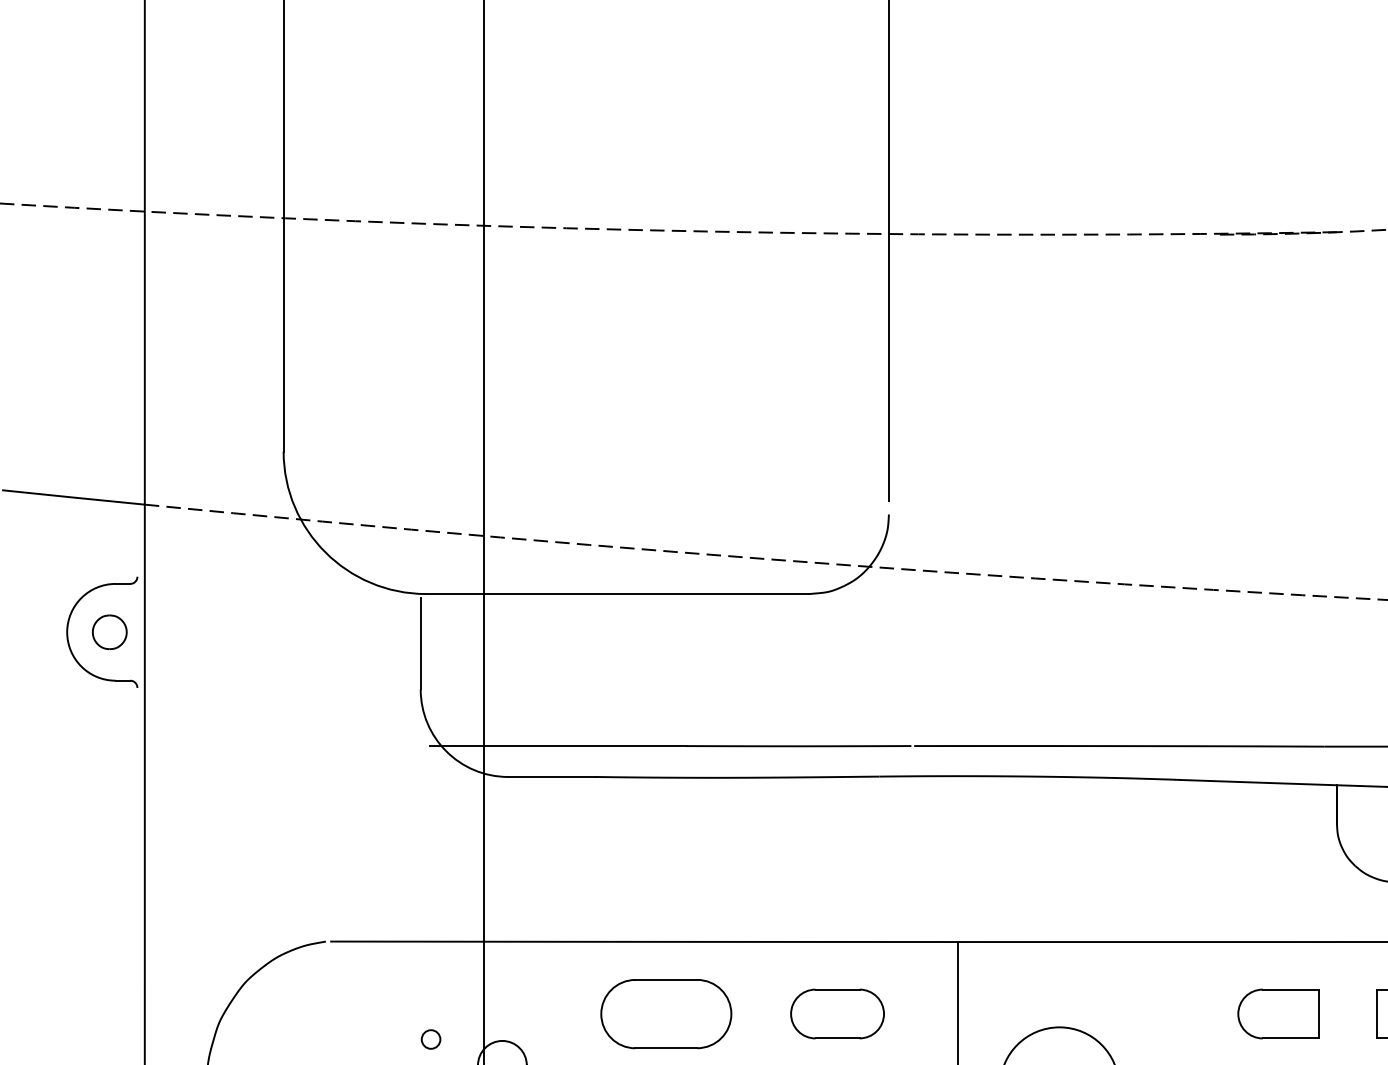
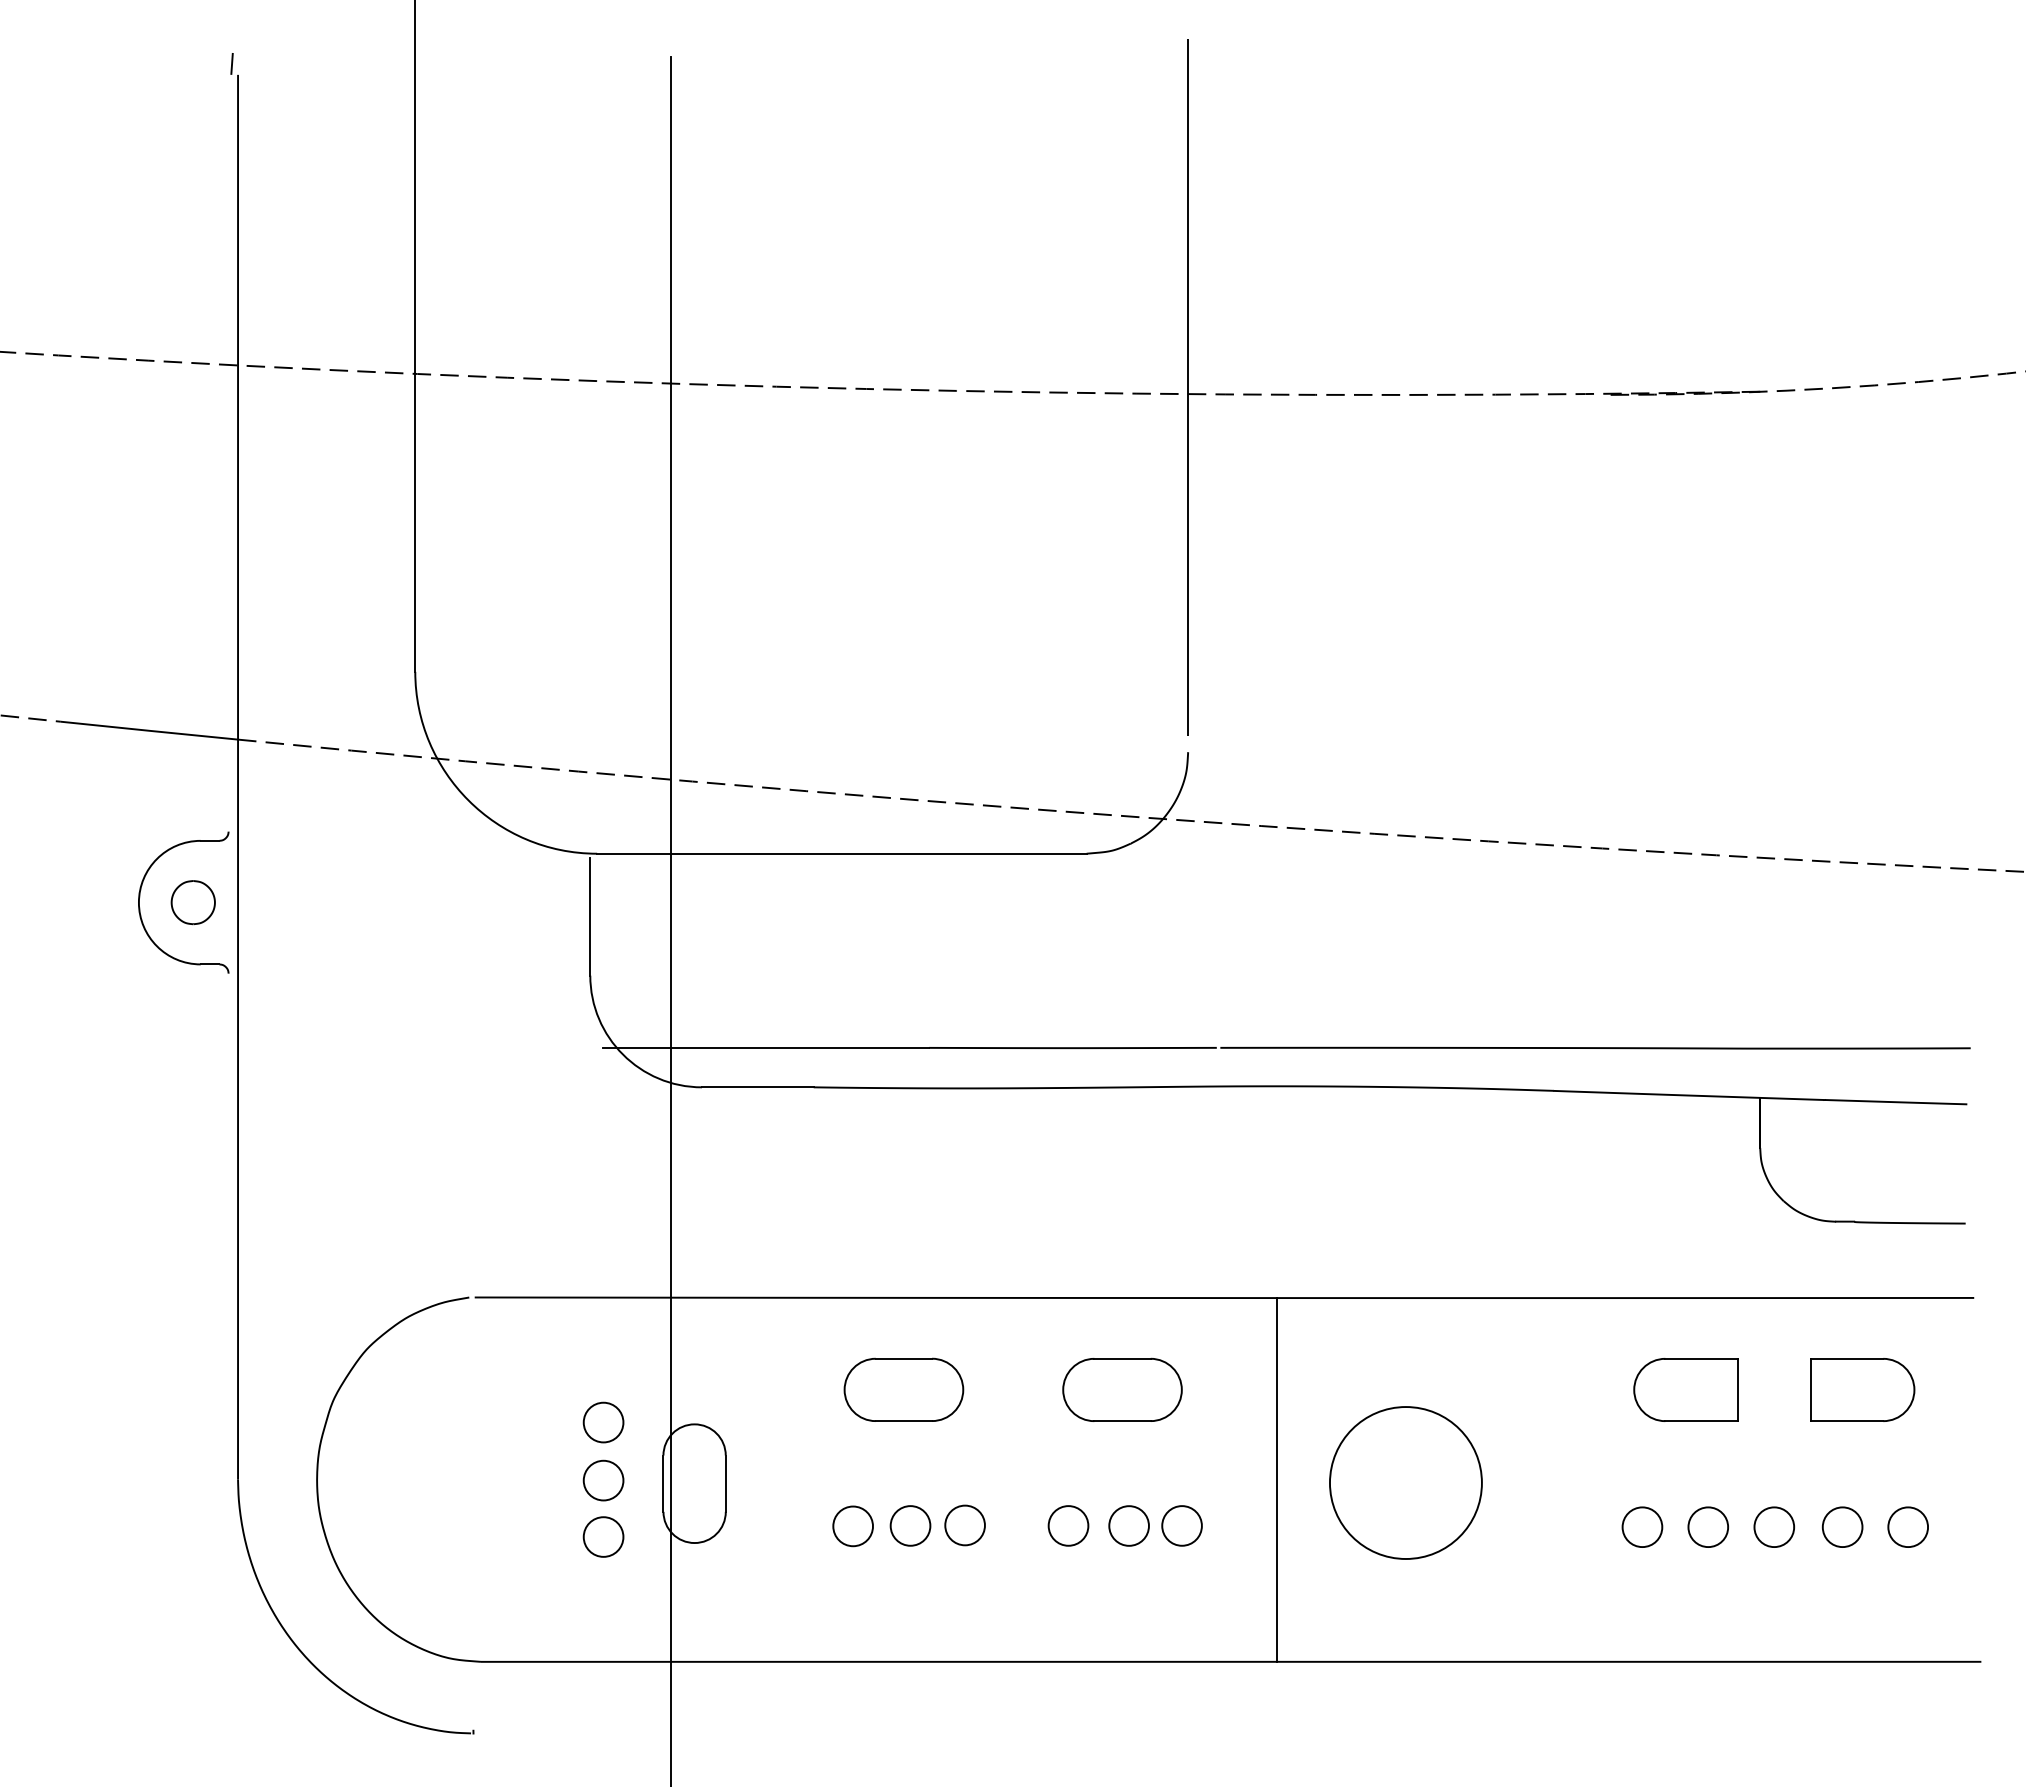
part: (666, 1013) -> (903, 1389), size x0.71
circle: (431, 1039) -> (603, 1422), size x1.67

